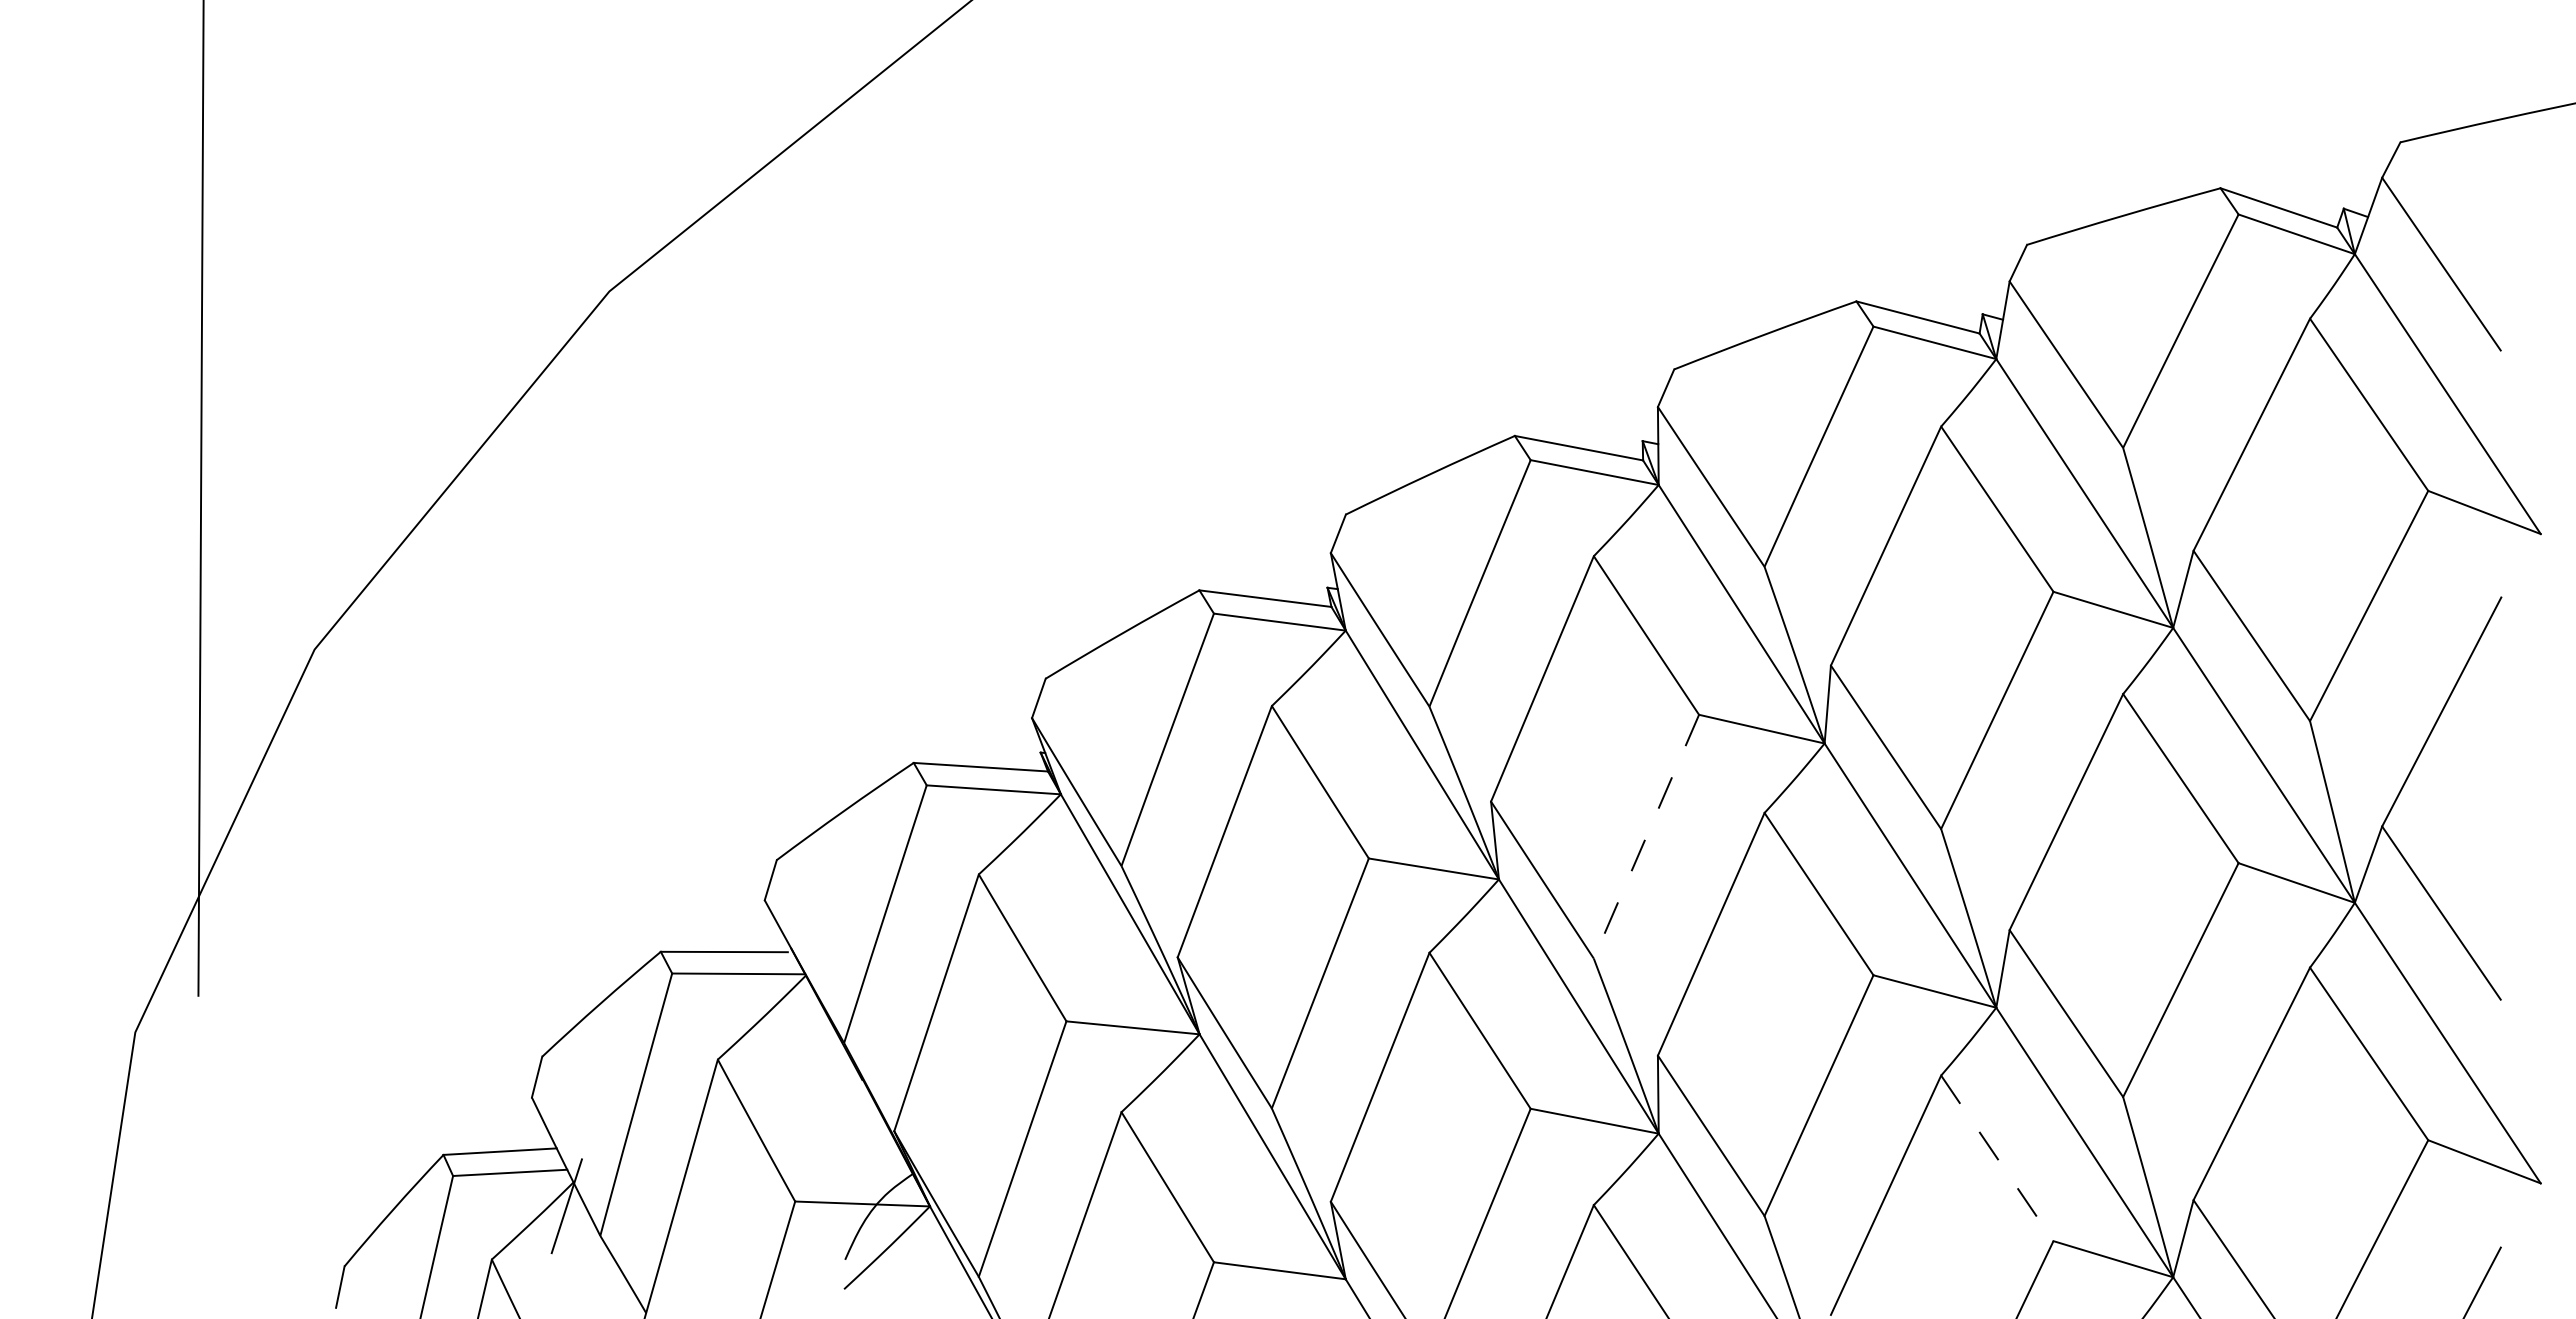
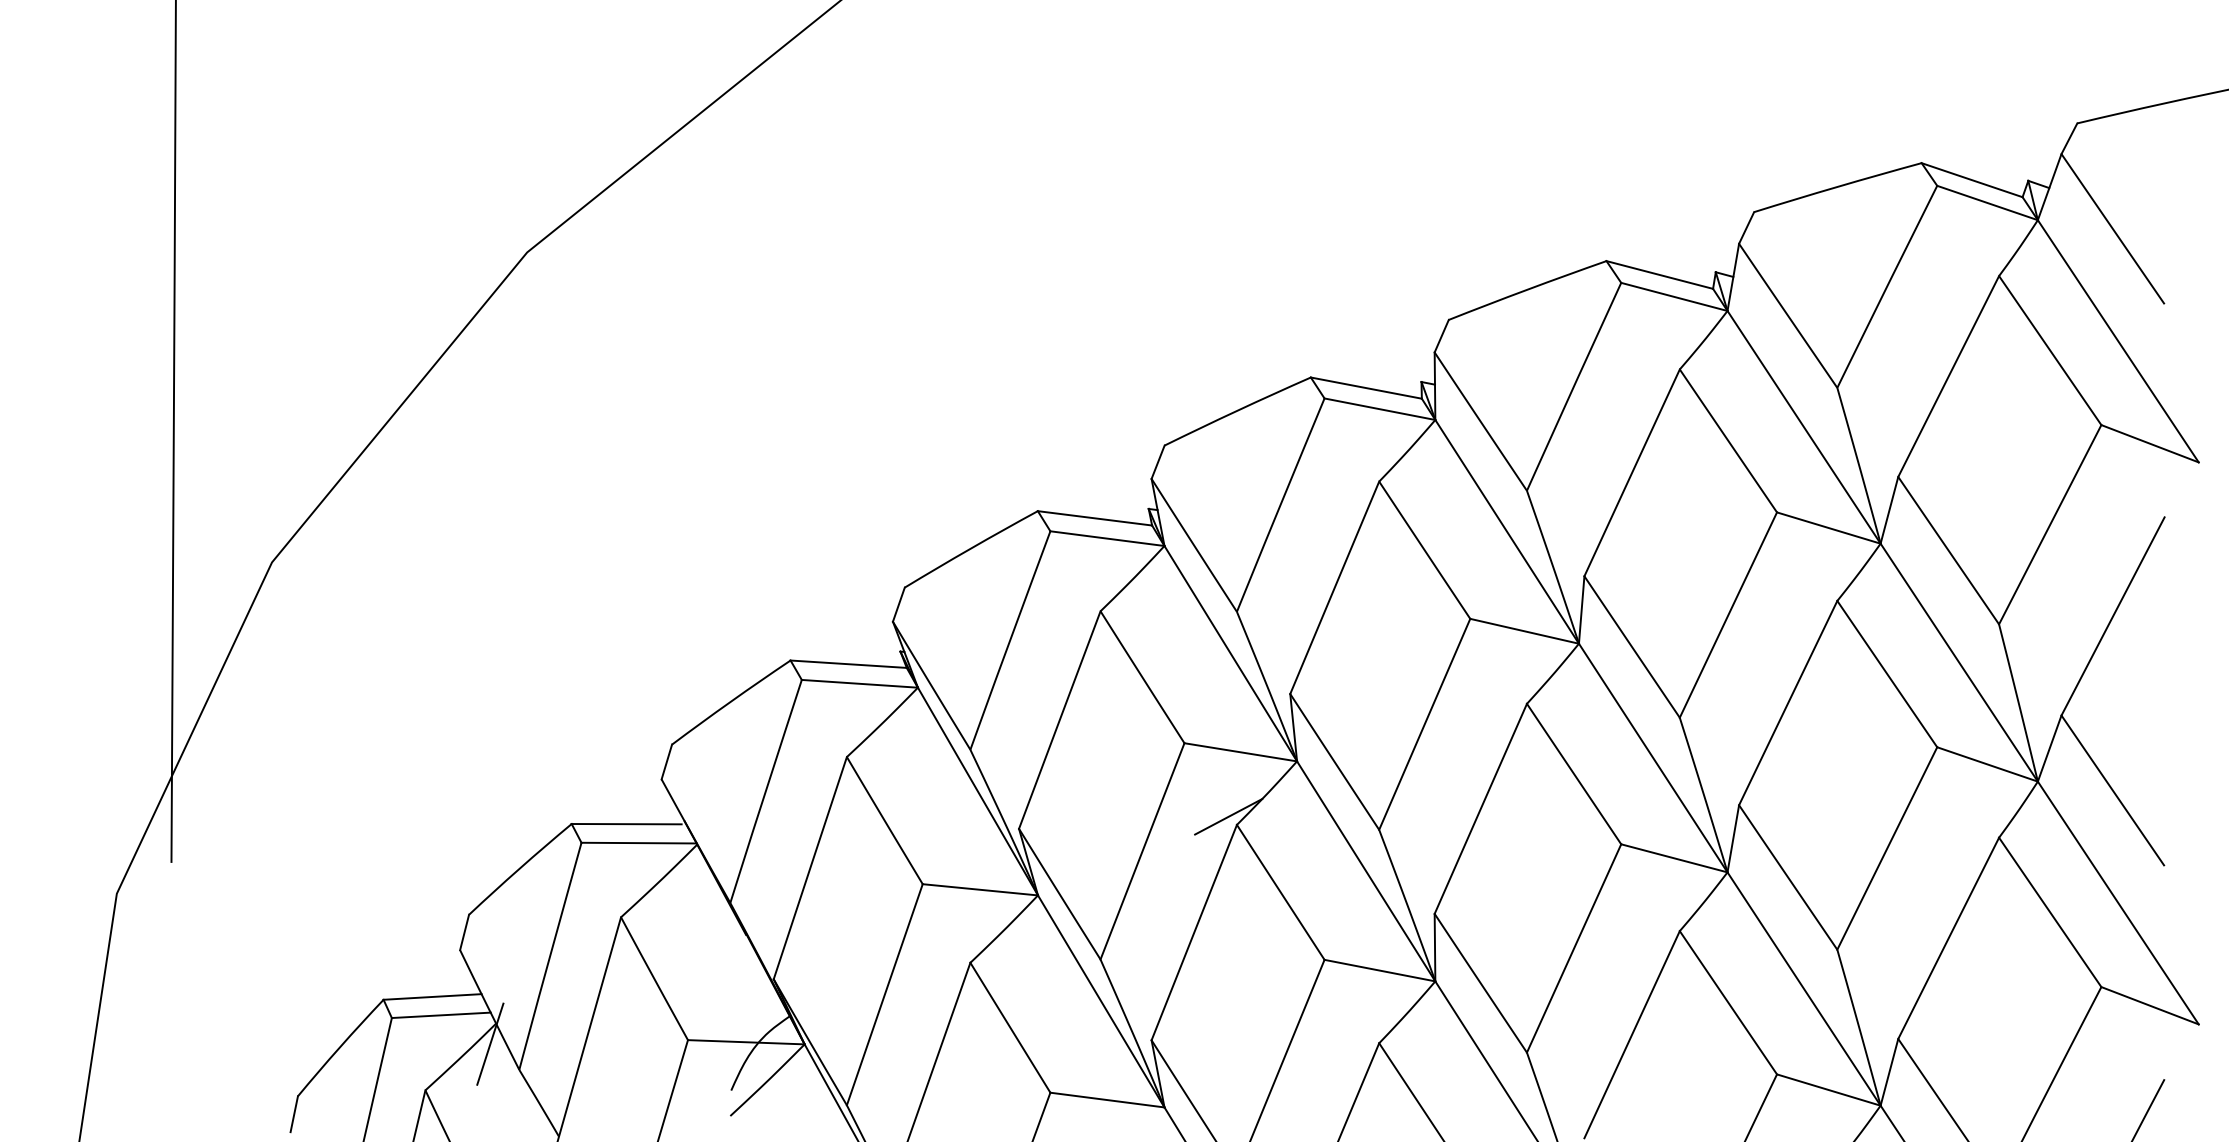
line: (1646, 836) -> (1424, 724), dashed -> solid
line: (1419, 943) -> (1228, 816), added
line: (1997, 1158) -> (1728, 1002), dashed -> solid

